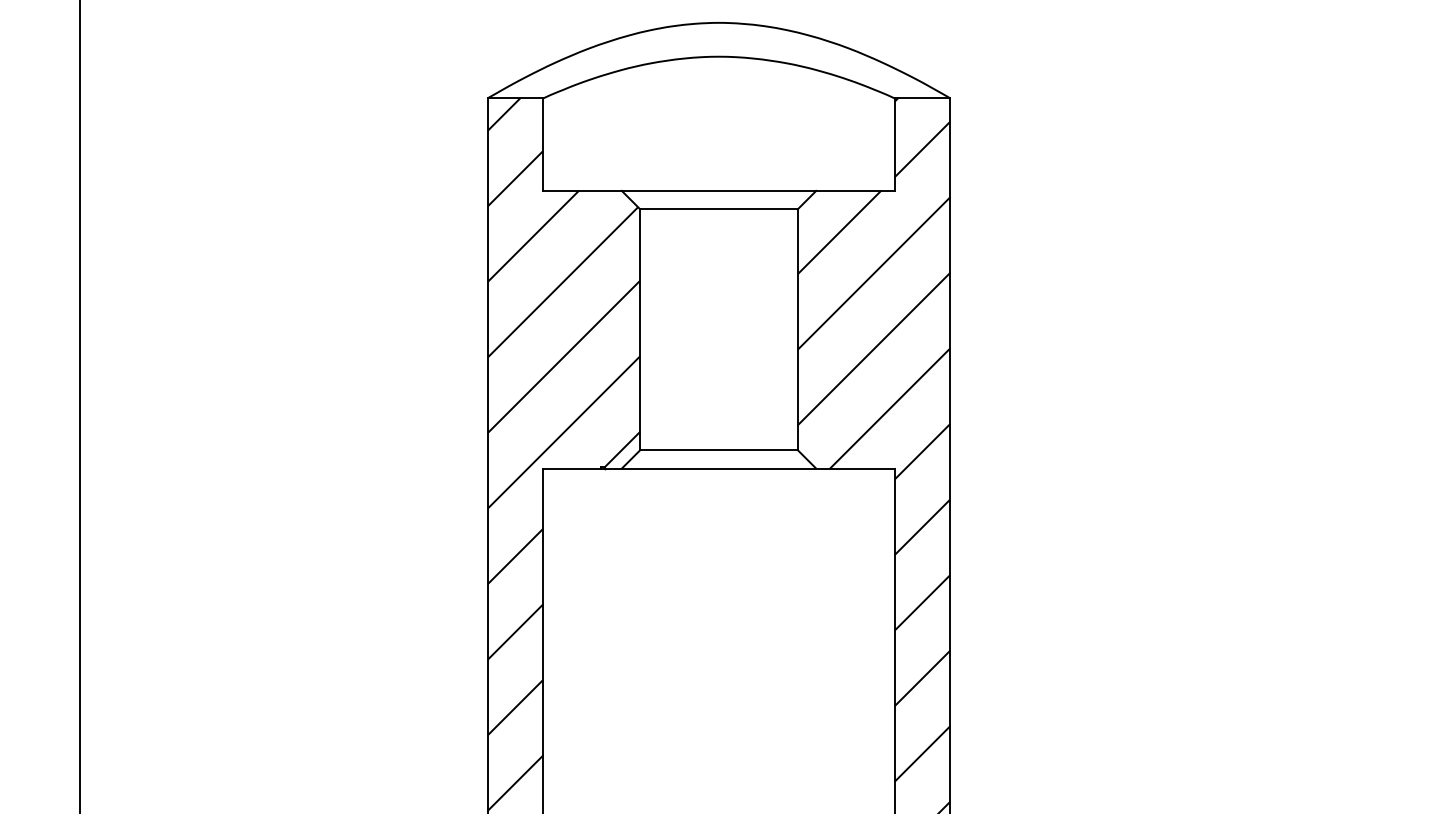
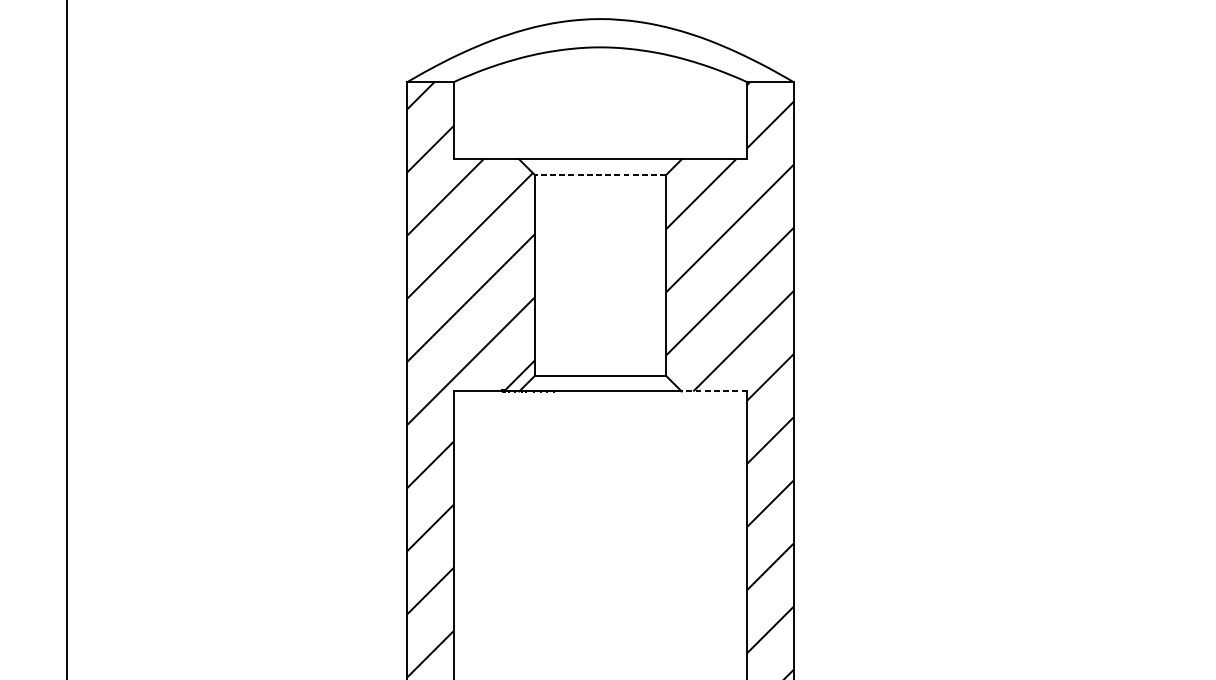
line: (719, 209) -> (600, 175), solid -> dashed
line: (855, 468) -> (714, 391), solid -> dashed

